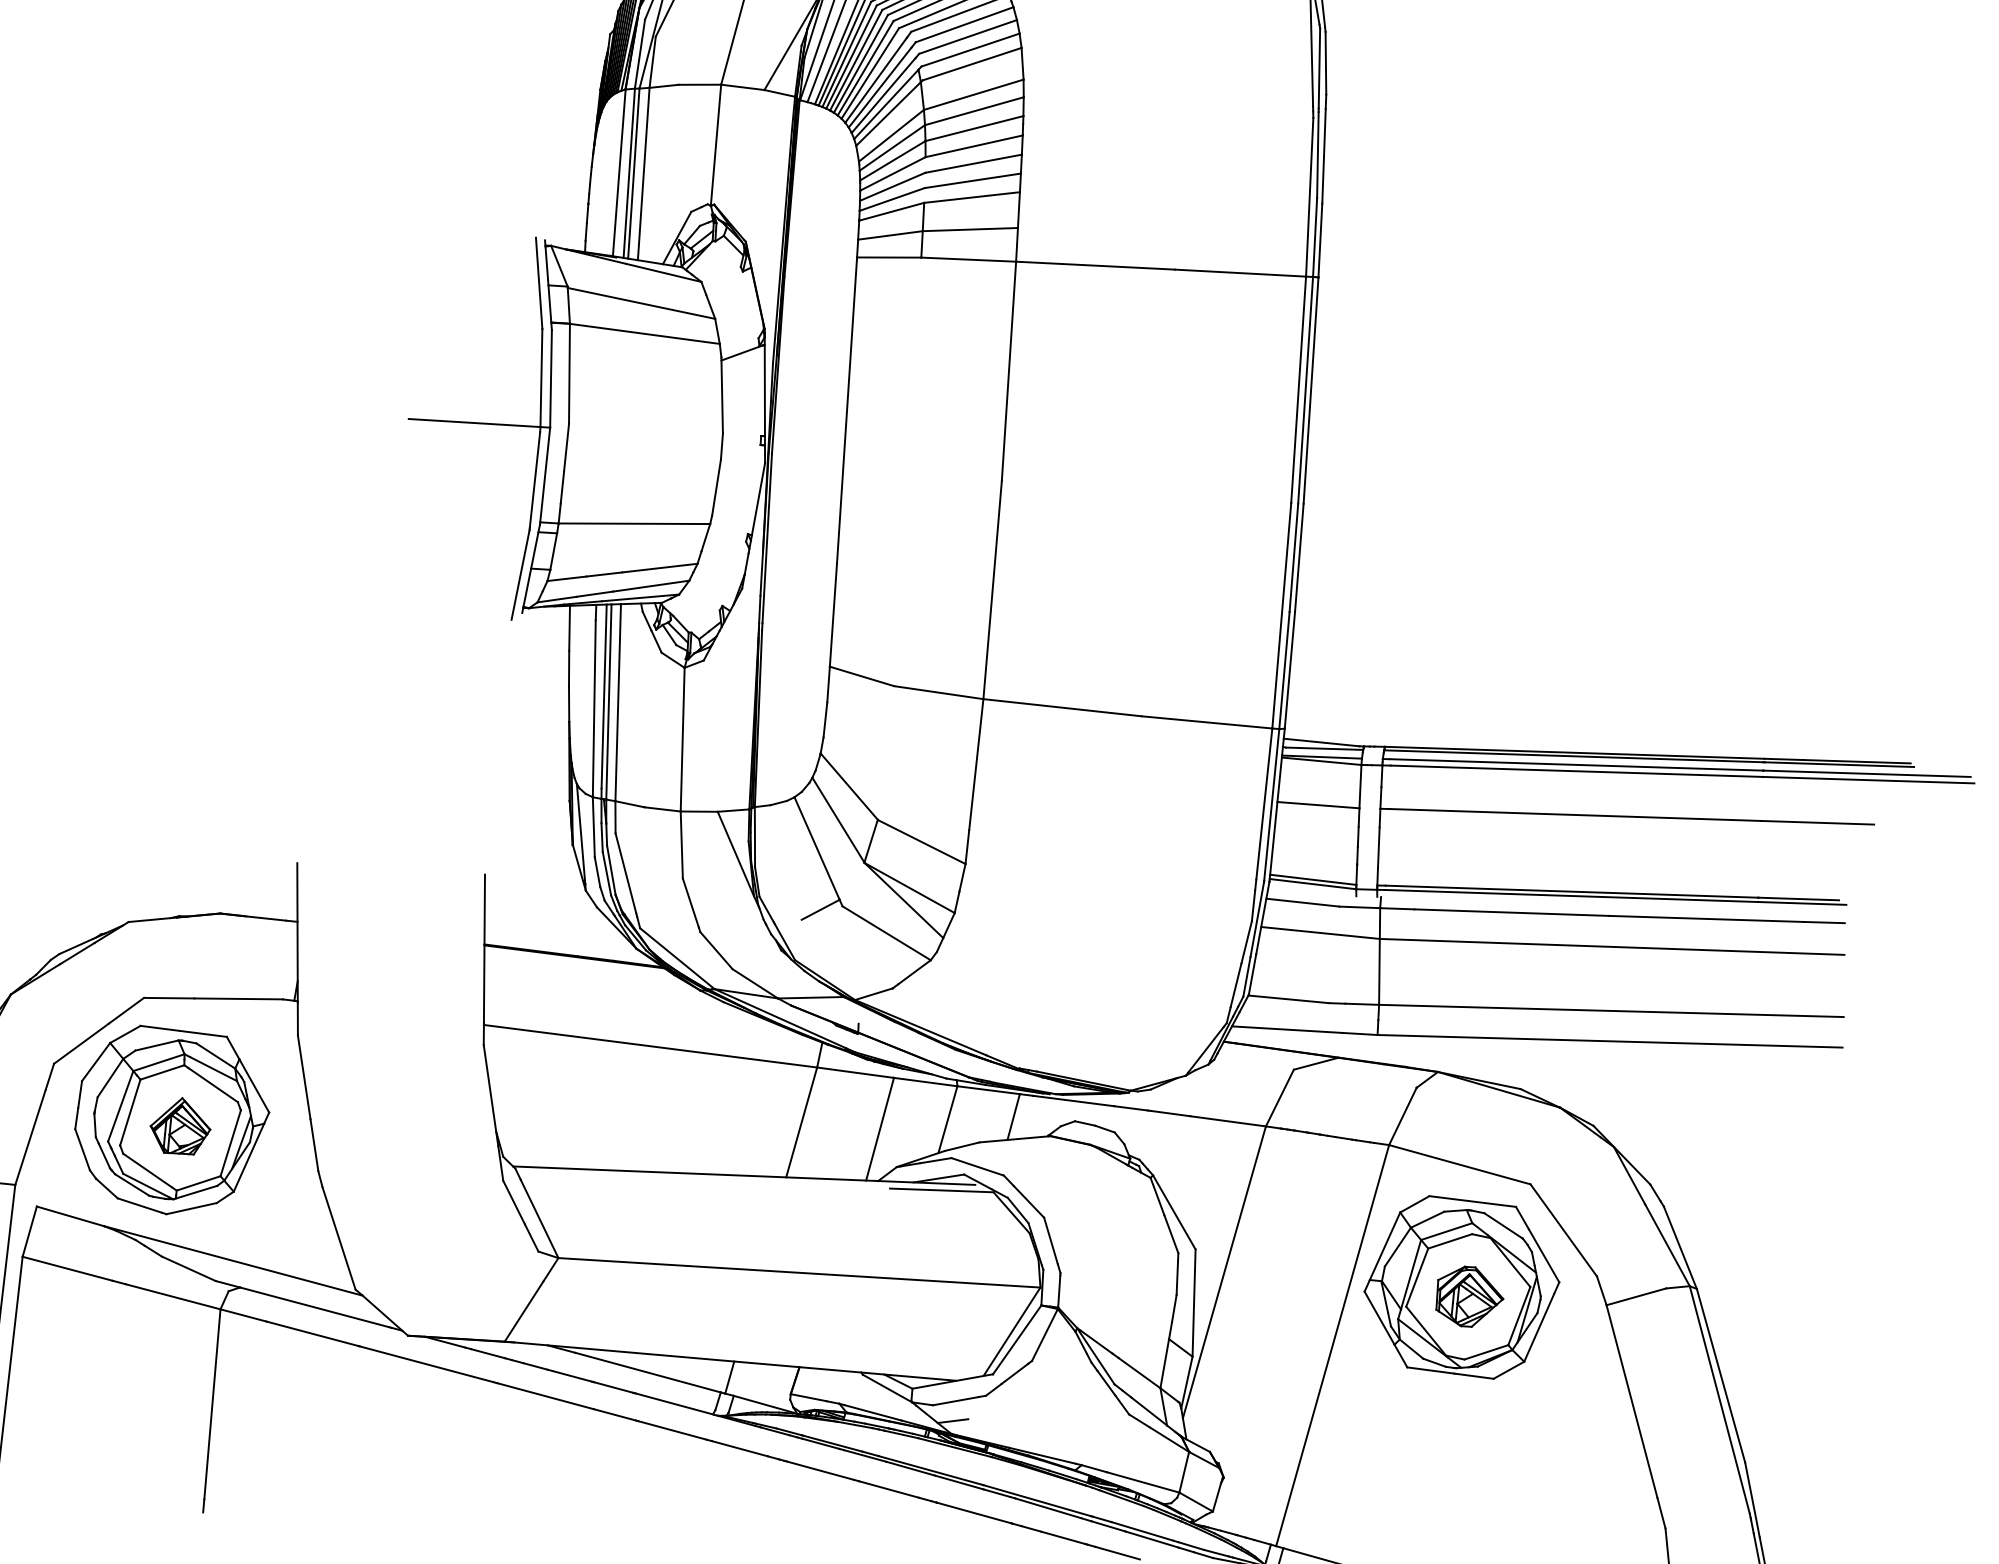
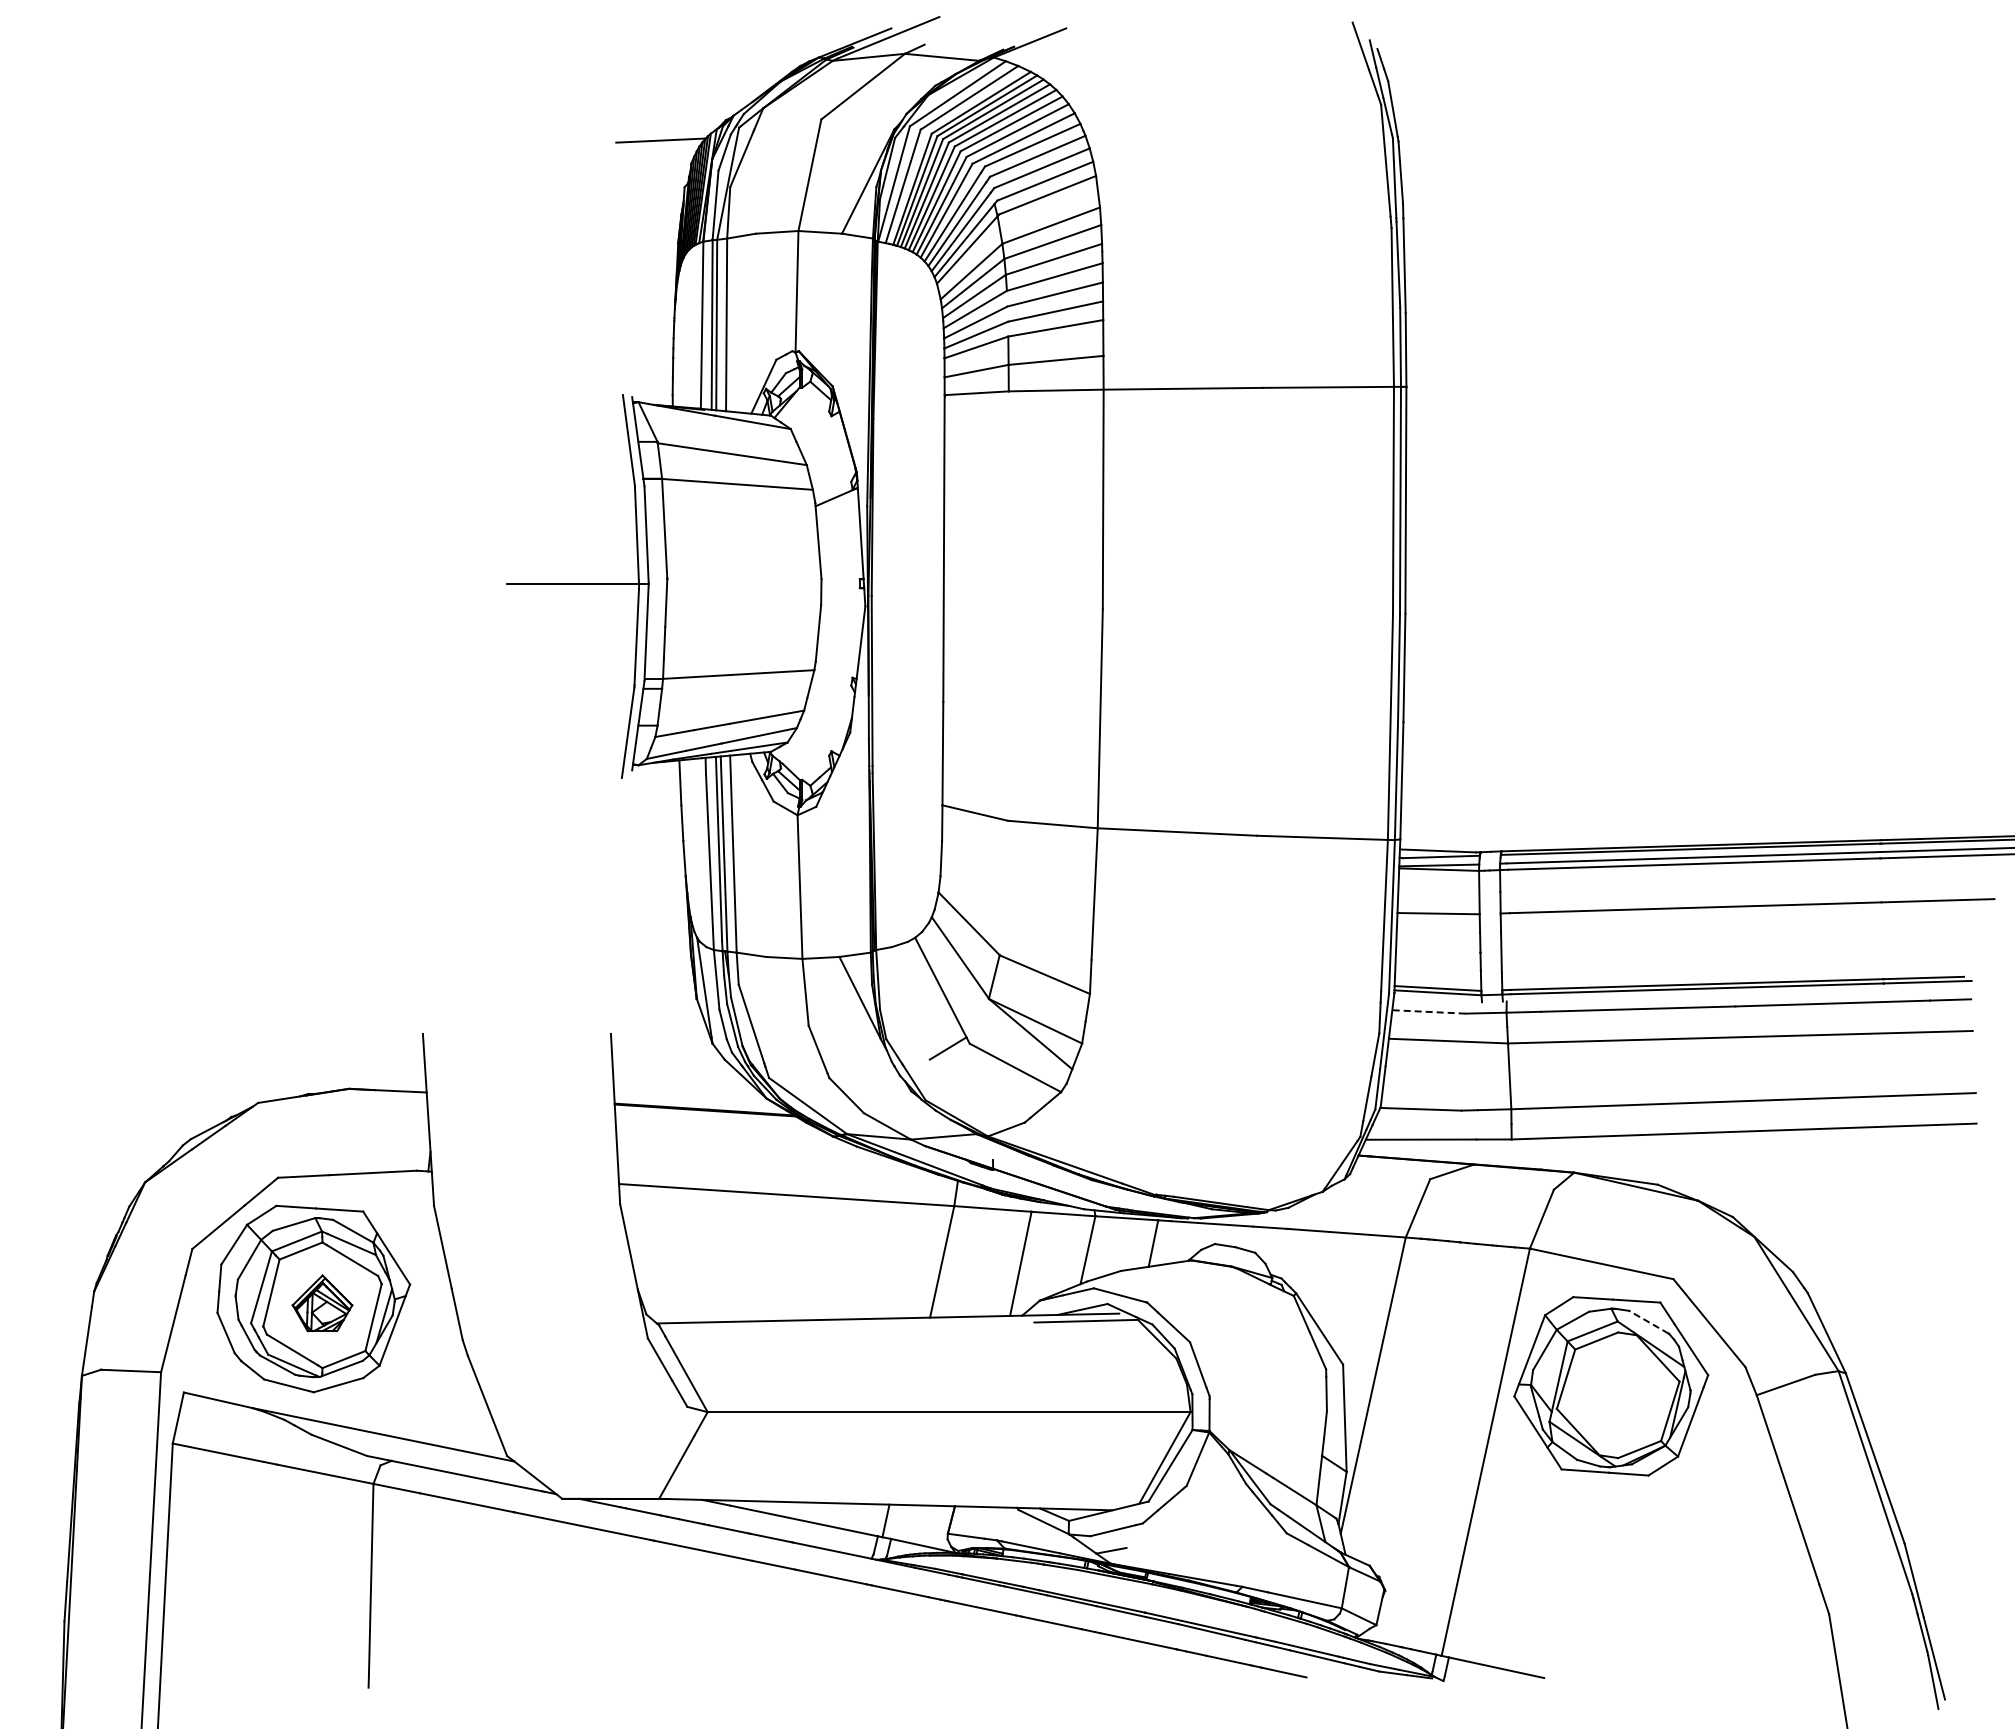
line: (1302, 902) -> (1428, 1011), solid -> dashed
line: (1502, 1226) -> (1648, 1322), solid -> dashed
part: (1470, 1297) -> (1620, 1395), removed

